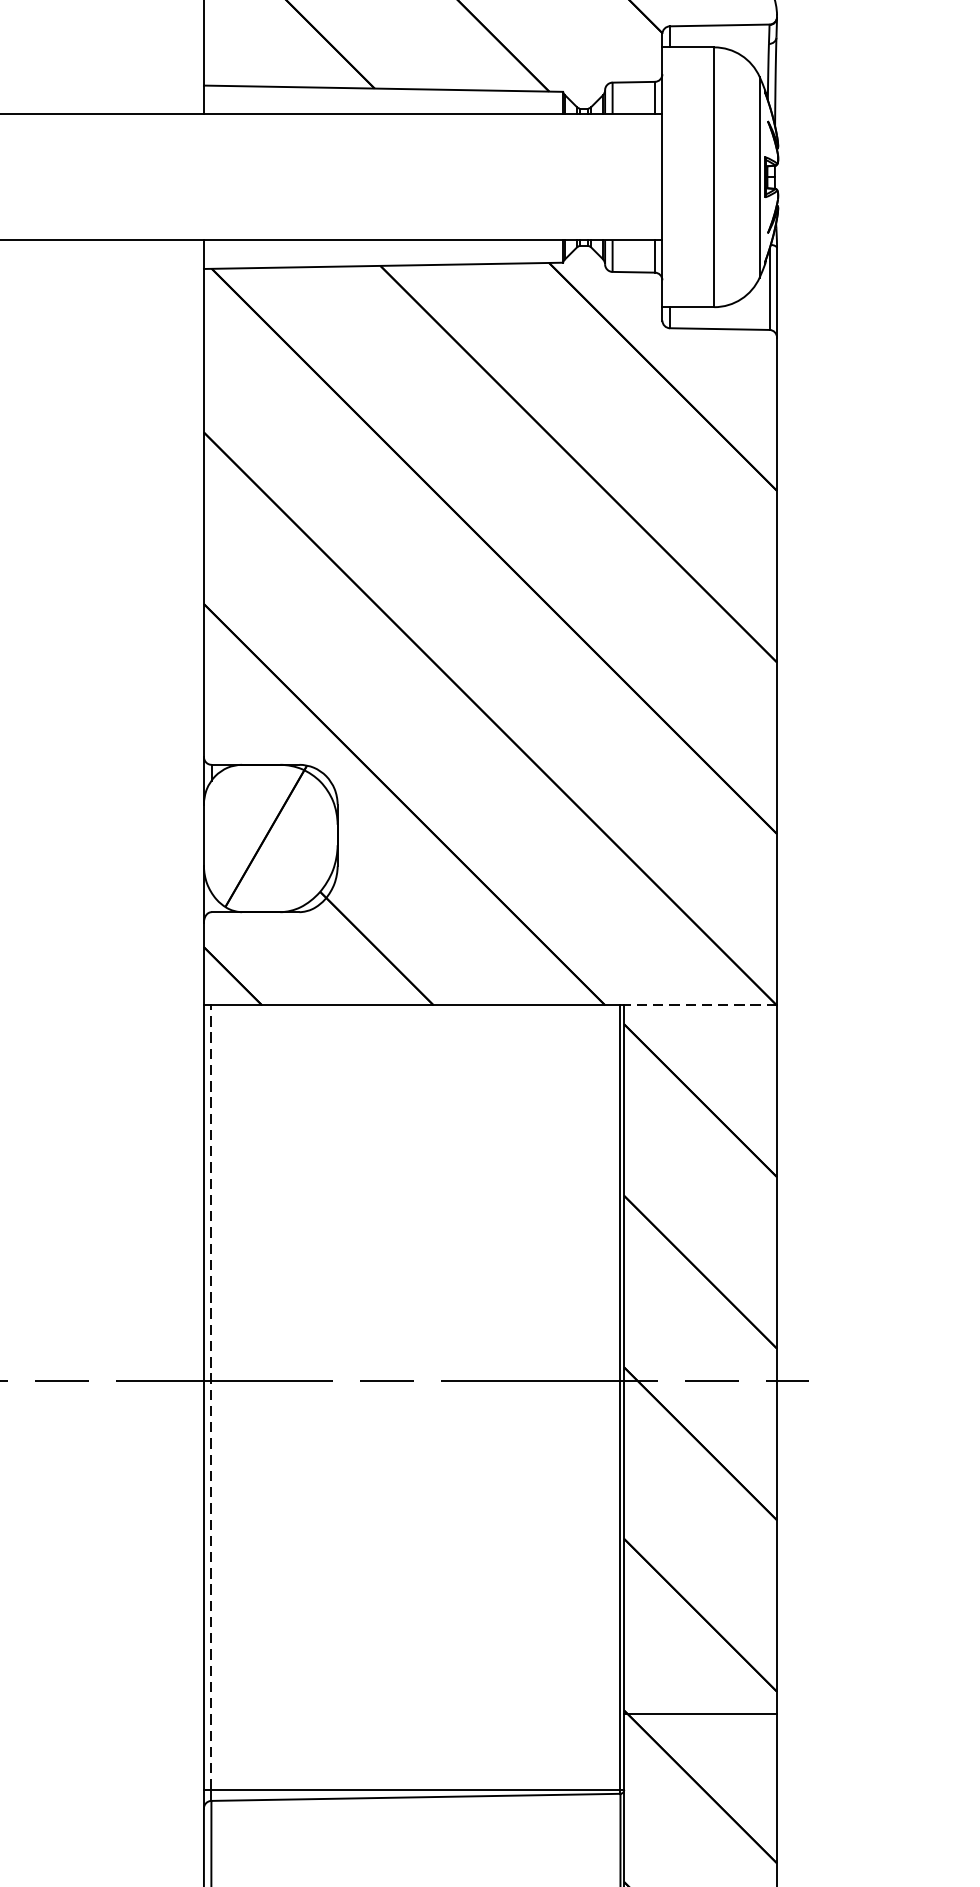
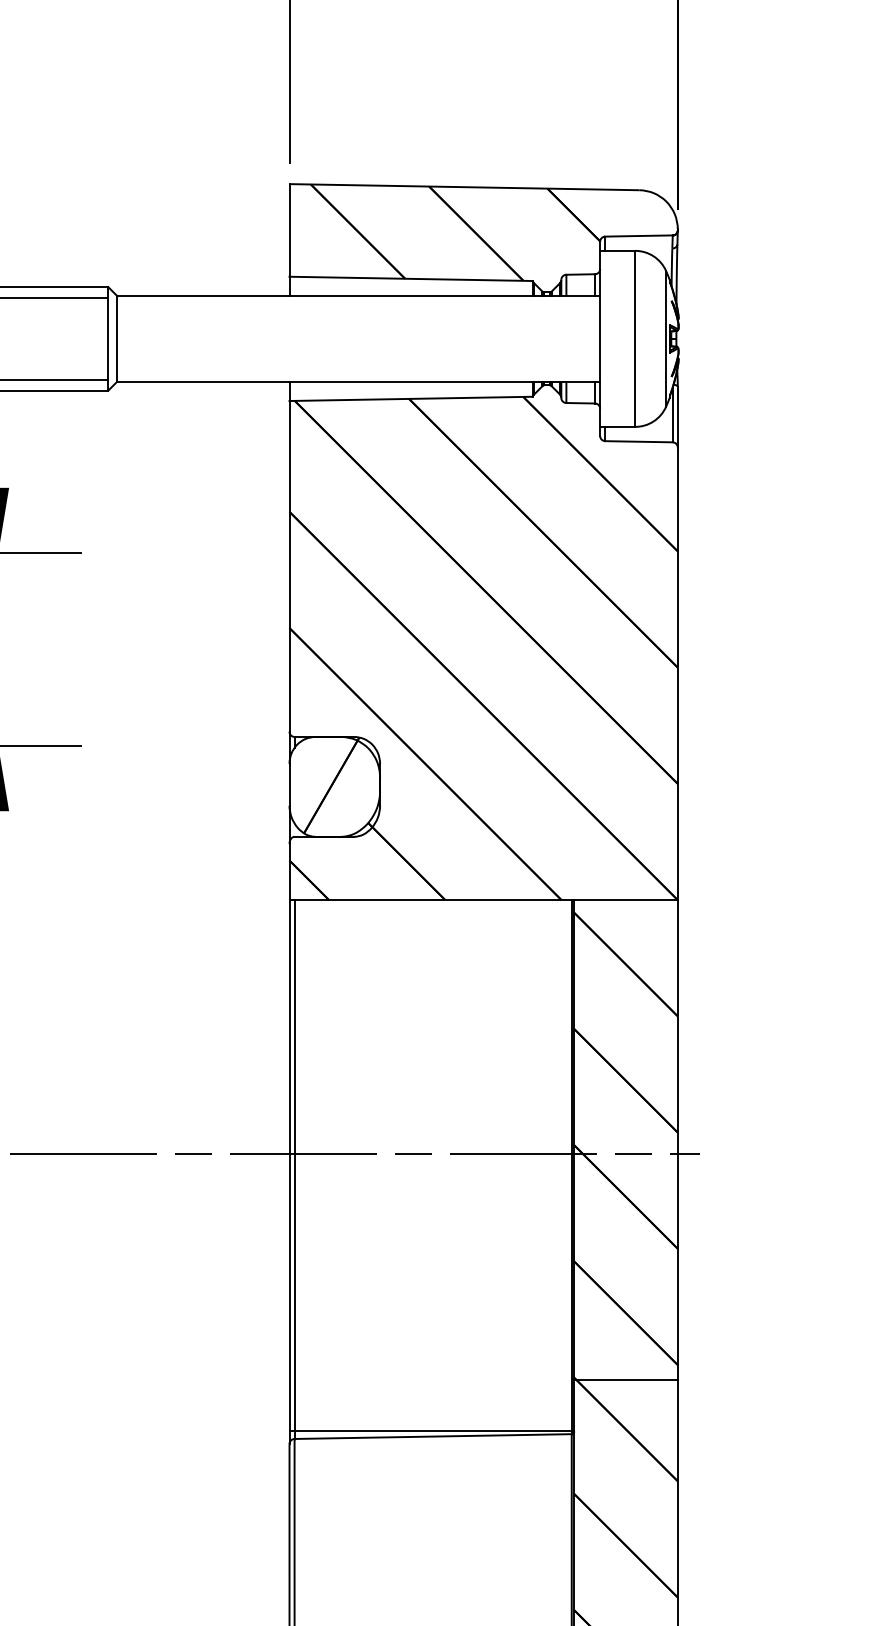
line: (701, 1004) -> (626, 899), dashed -> solid
line: (211, 1397) -> (294, 1165), dashed -> solid

